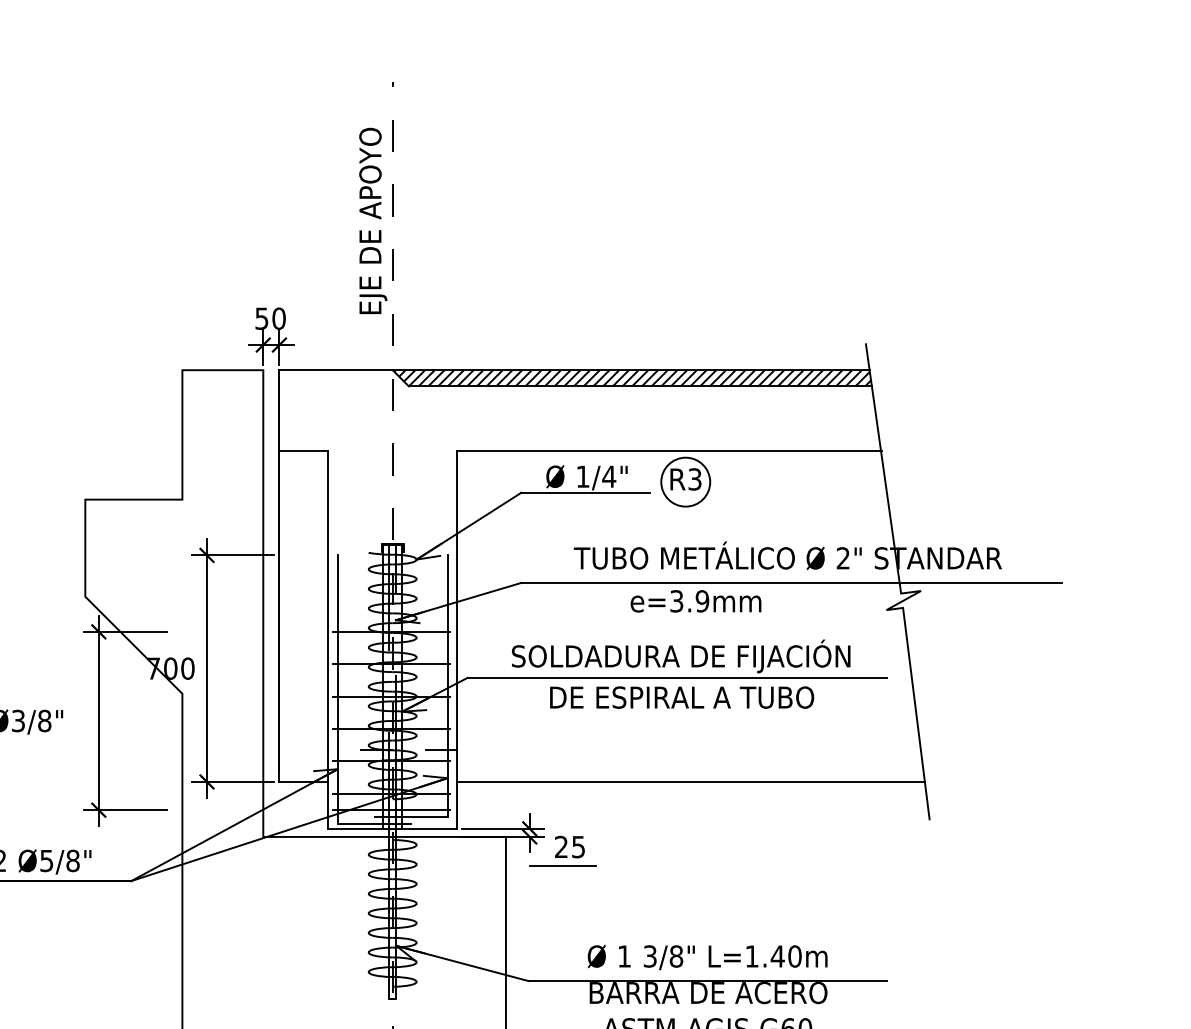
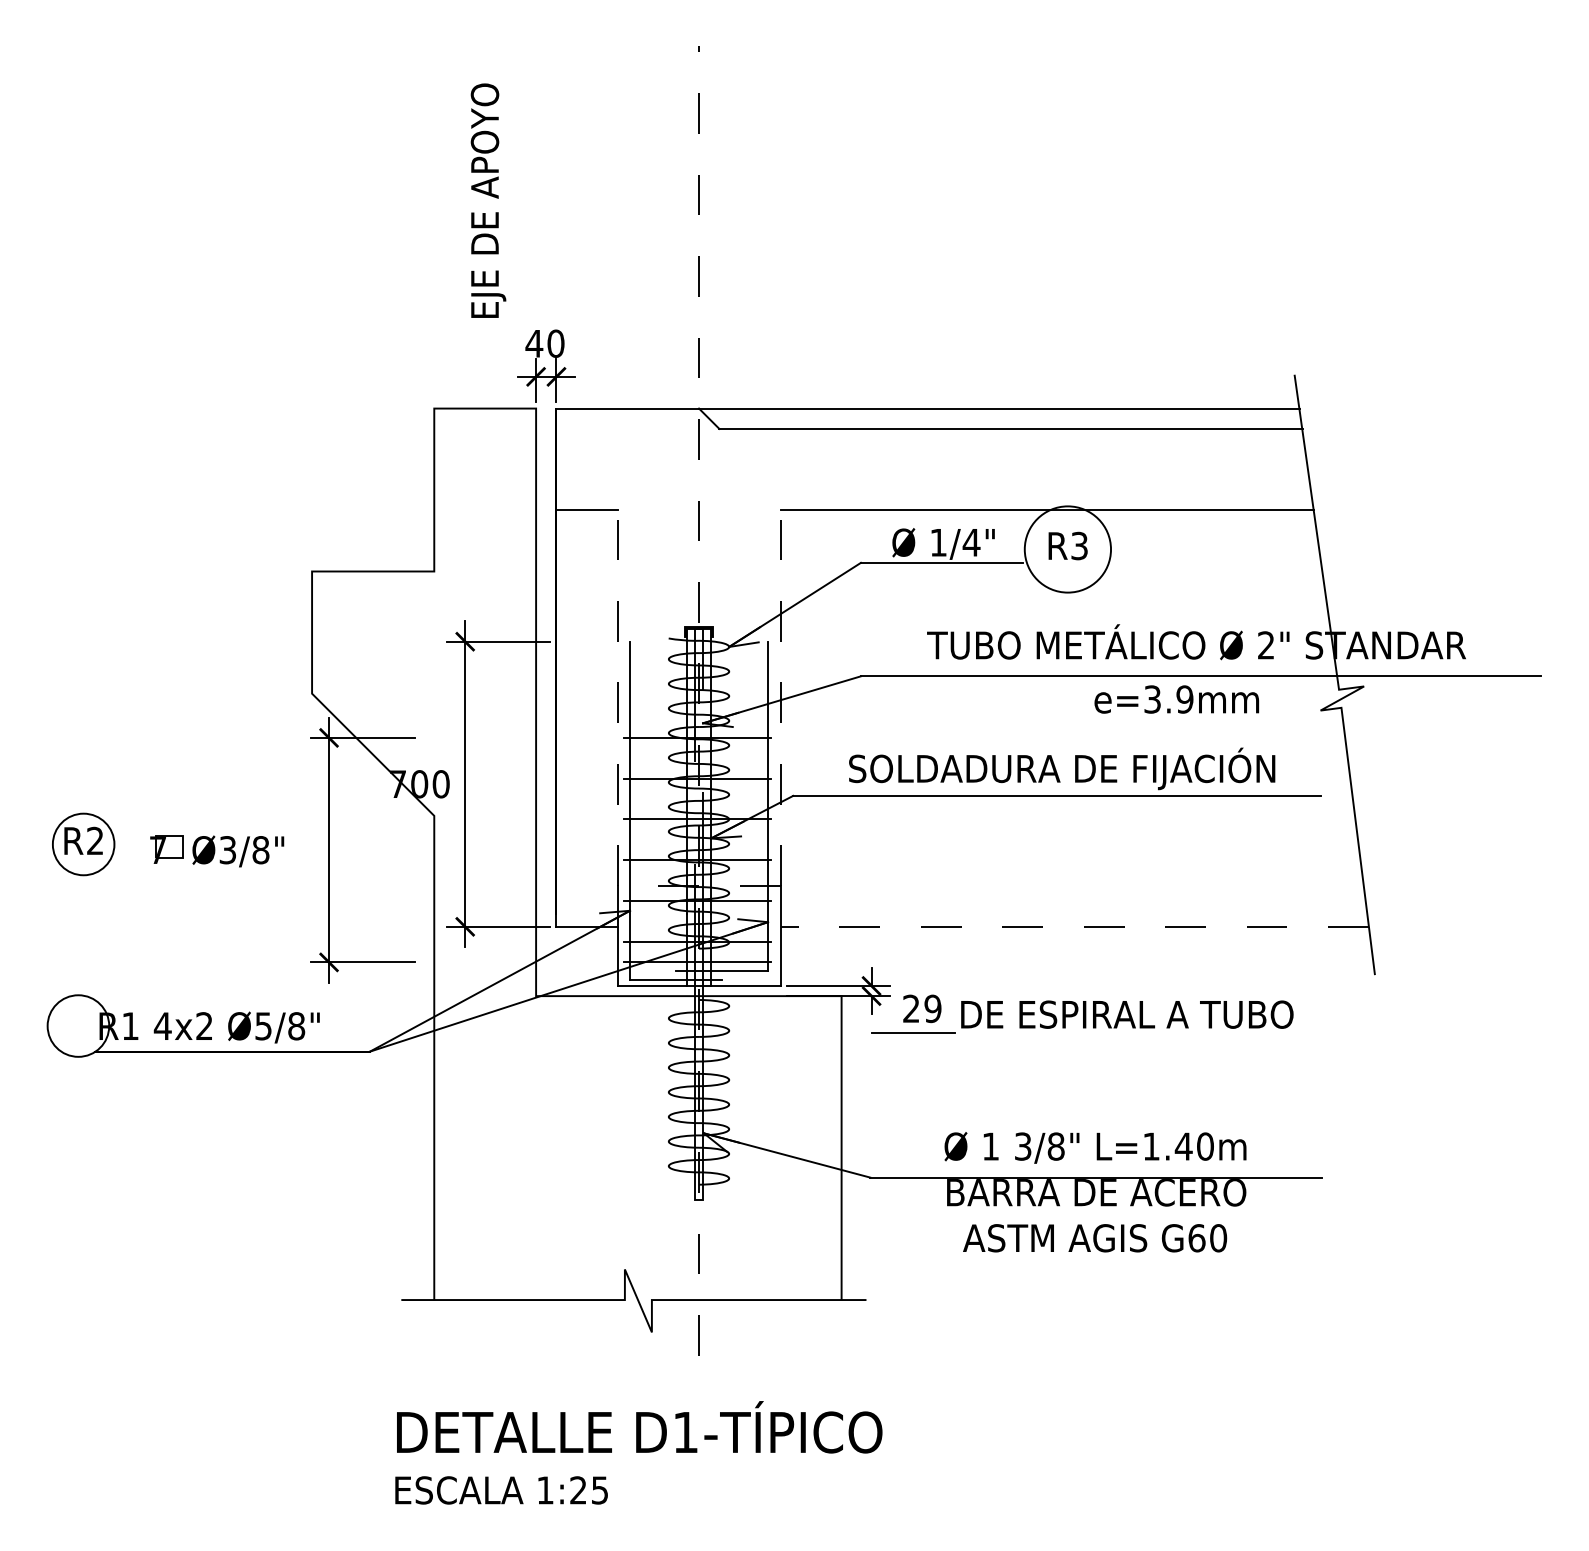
text: (373, 220) -> (488, 200), moved
text: (262, 318) -> (534, 343), 50 -> 40
hatch: (633, 378) -> (1001, 418), removed
circle: (685, 482) -> (1067, 549), size x1.4
line: (327, 600) -> (617, 698), solid -> dashed
line: (457, 600) -> (780, 698), solid -> dashed
text: (695, 601) -> (1176, 699), moved
text: (682, 697) -> (1127, 1014), moved
line: (690, 781) -> (1074, 926), solid -> dashed
text: (578, 846) -> (932, 1008), 25 -> 29

